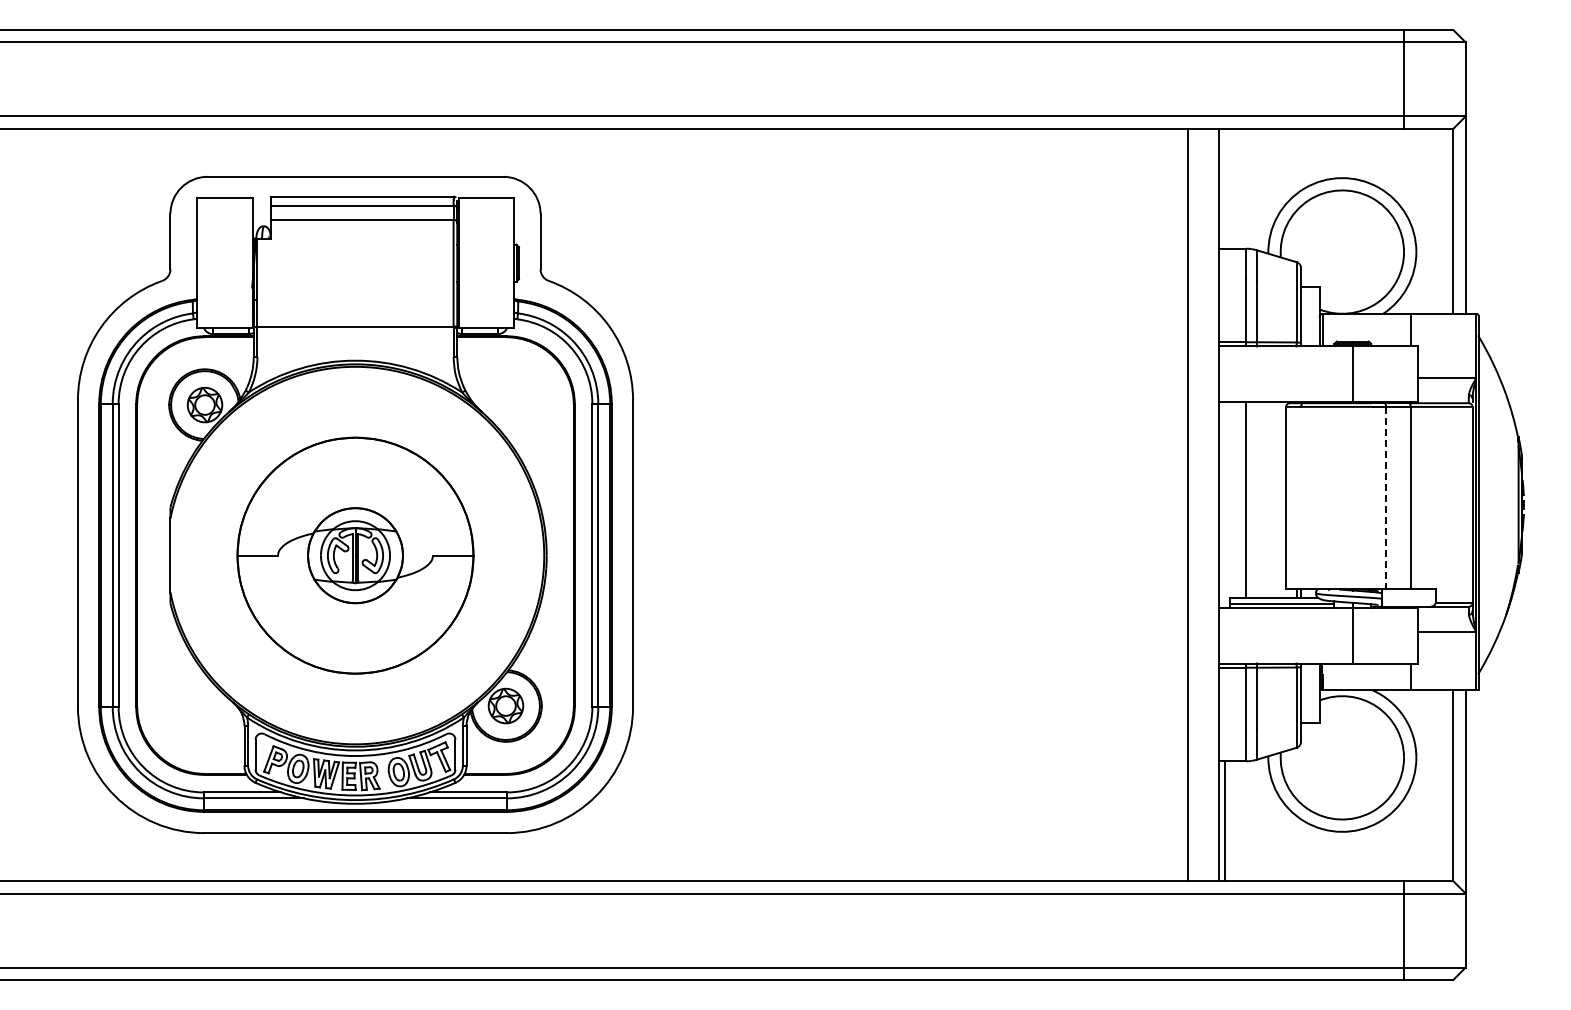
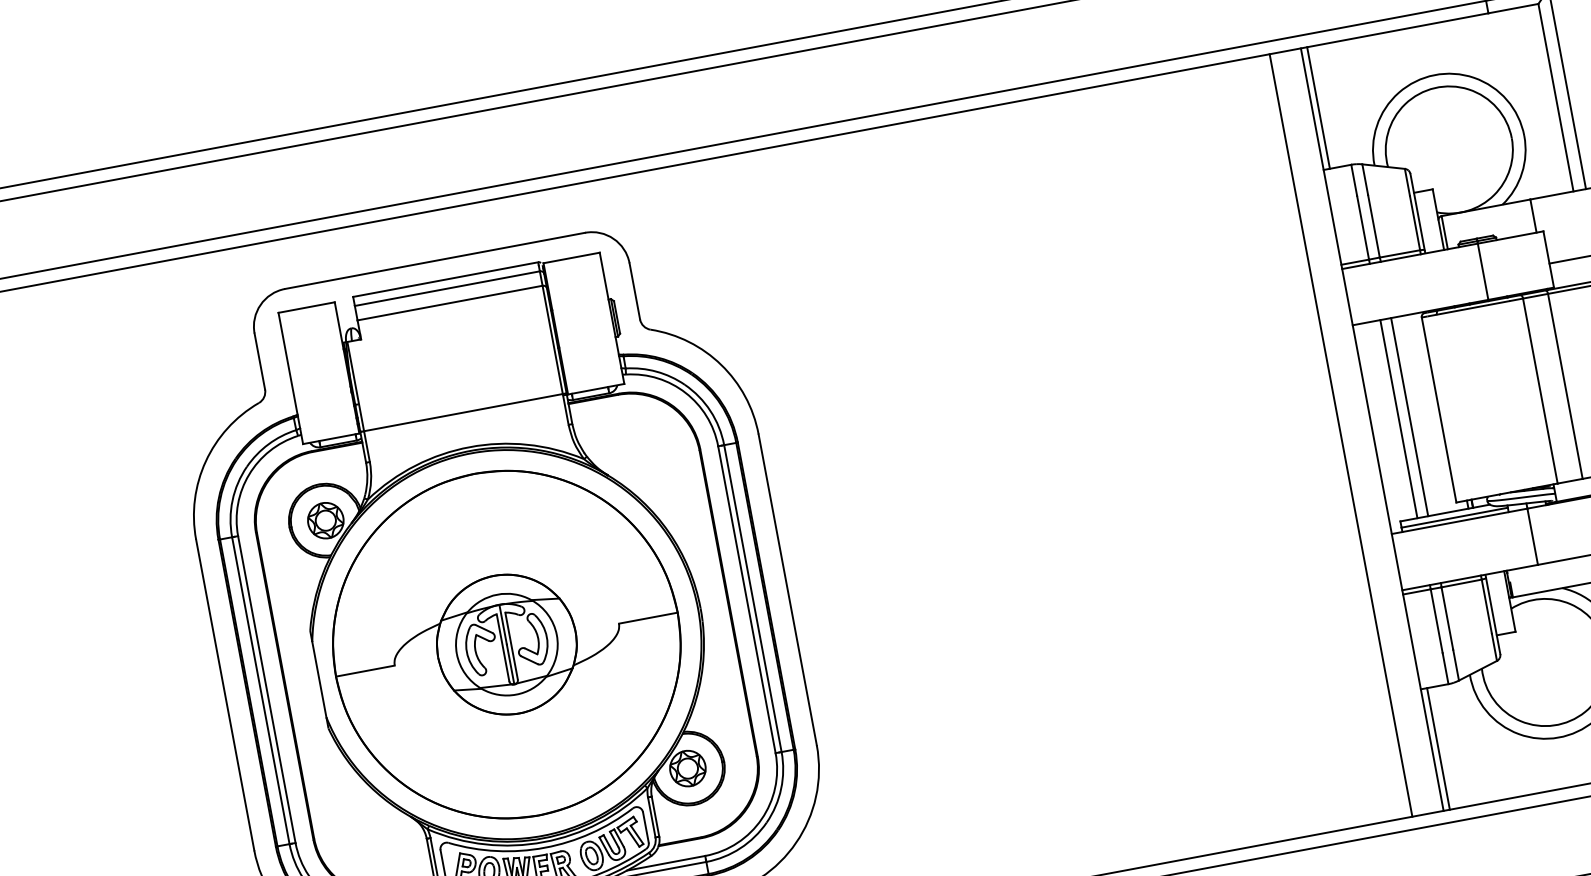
line: (1225, 188) -> (1318, 107), added
line: (1386, 498) -> (1540, 391), dashed -> solid
line: (1256, 499) -> (1409, 416), added
part: (355, 555) -> (506, 644), size x1.43

